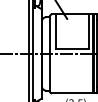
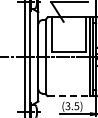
line: (73, 93) -> (69, 96), solid -> dashed

